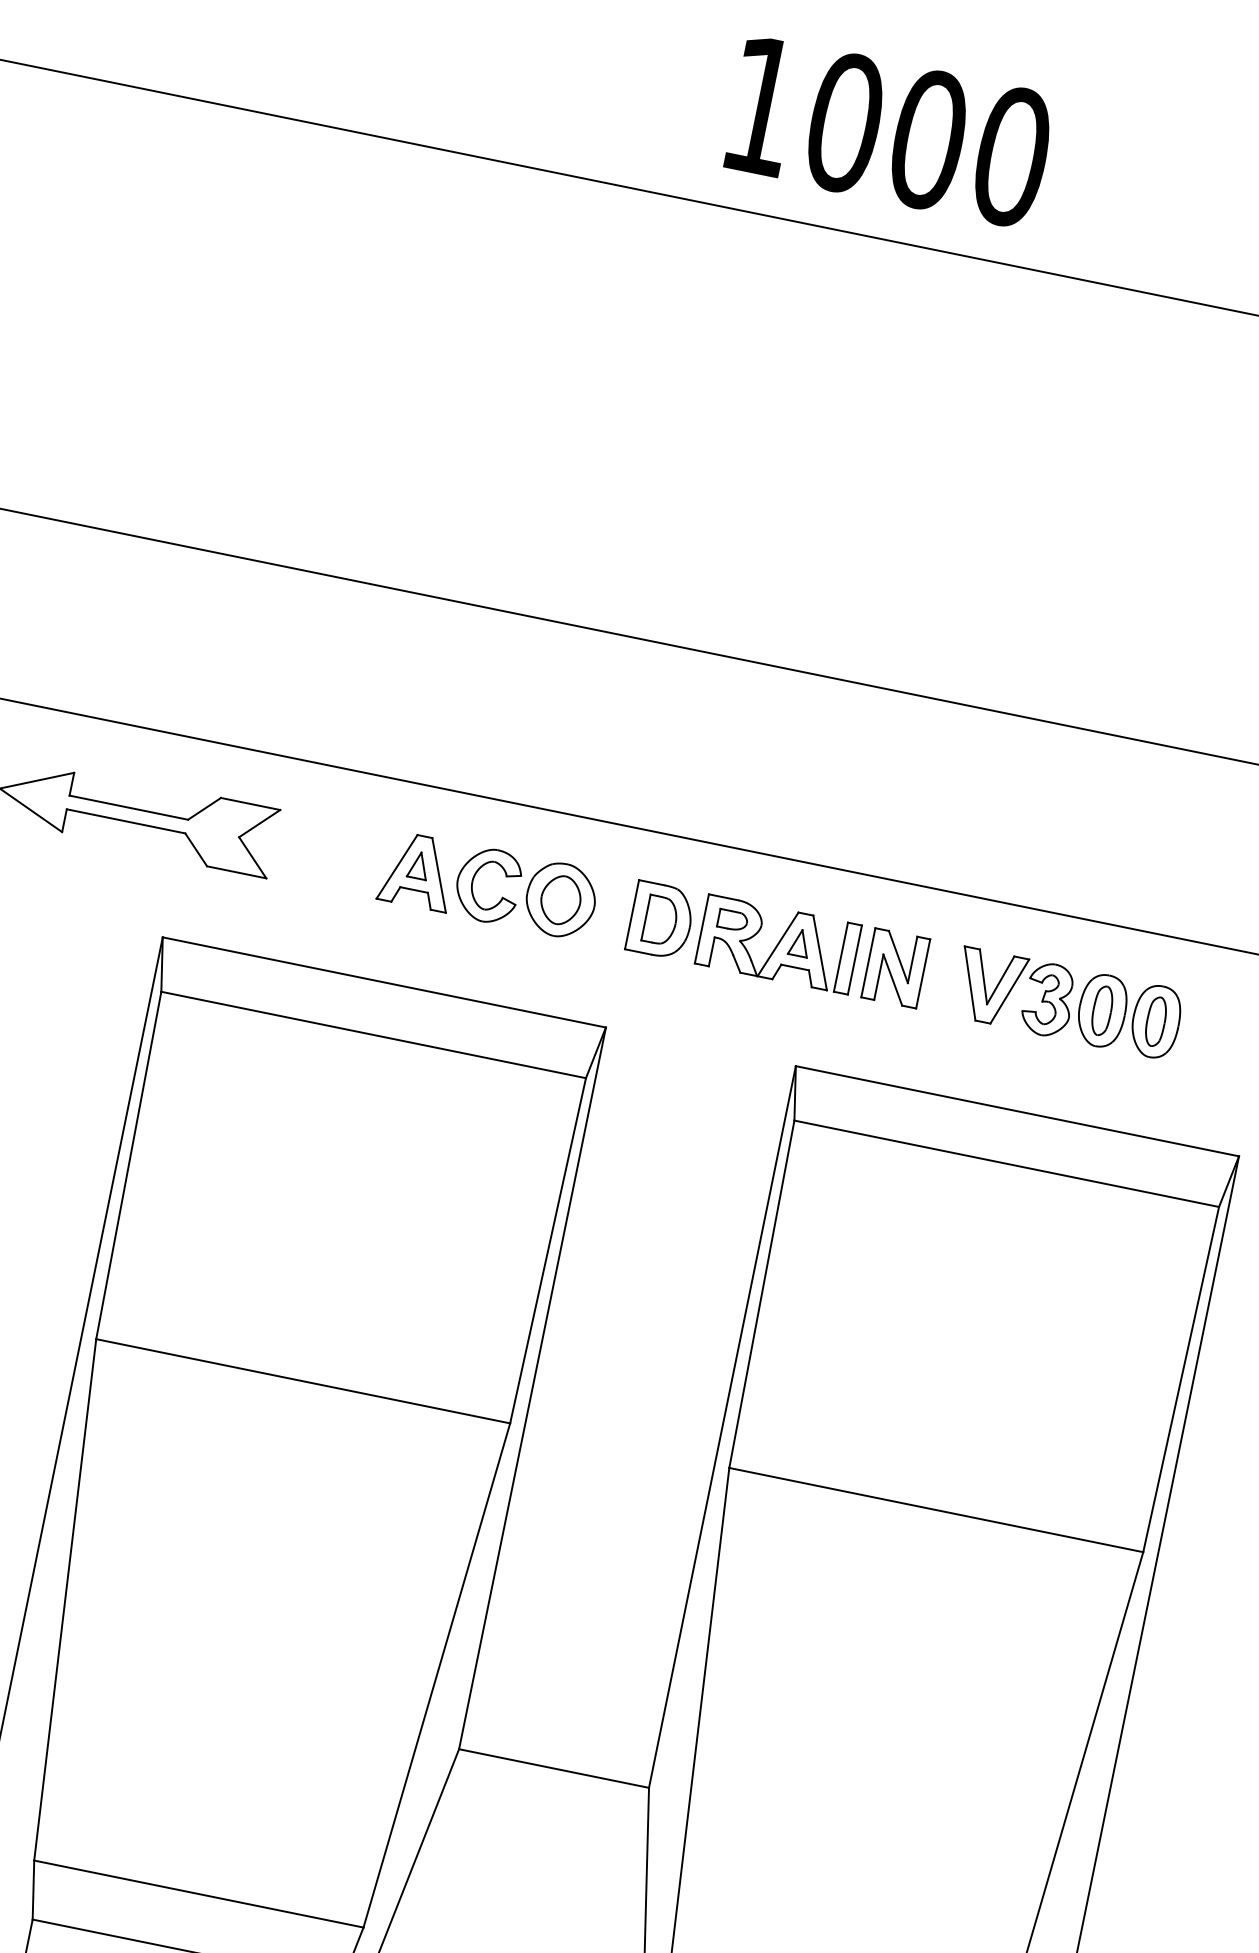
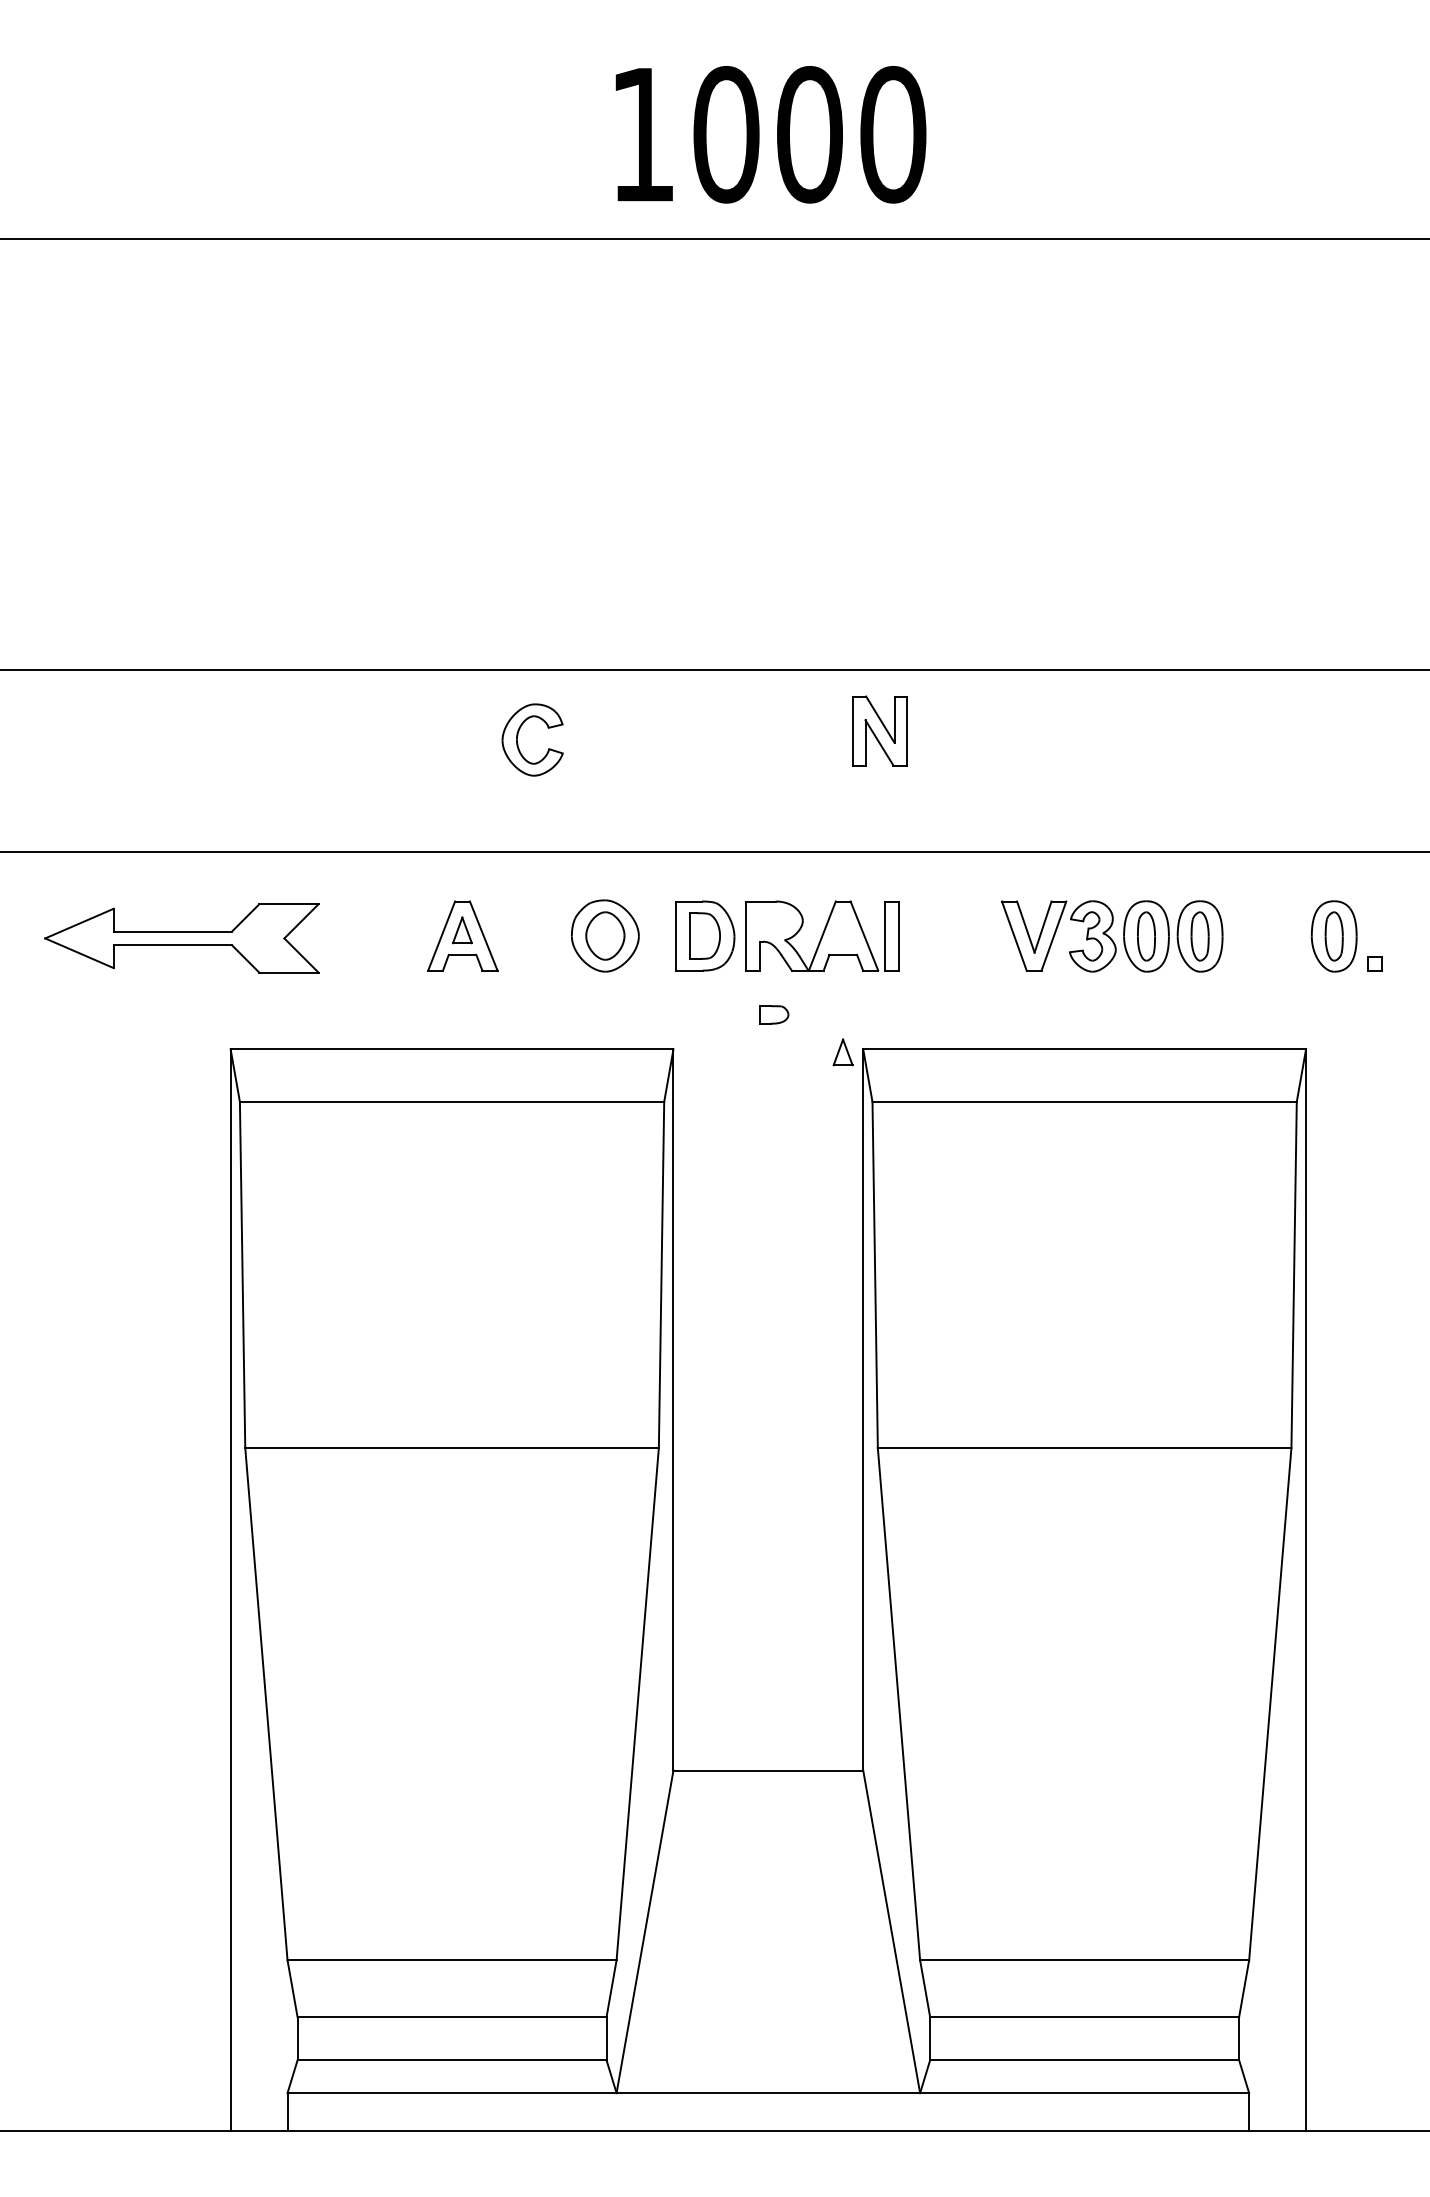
part: (474, 877) -> (518, 735), moved
part: (733, 920) -> (774, 1014), moved
part: (799, 942) -> (842, 1052), moved
part: (895, 967) -> (879, 730), moved

